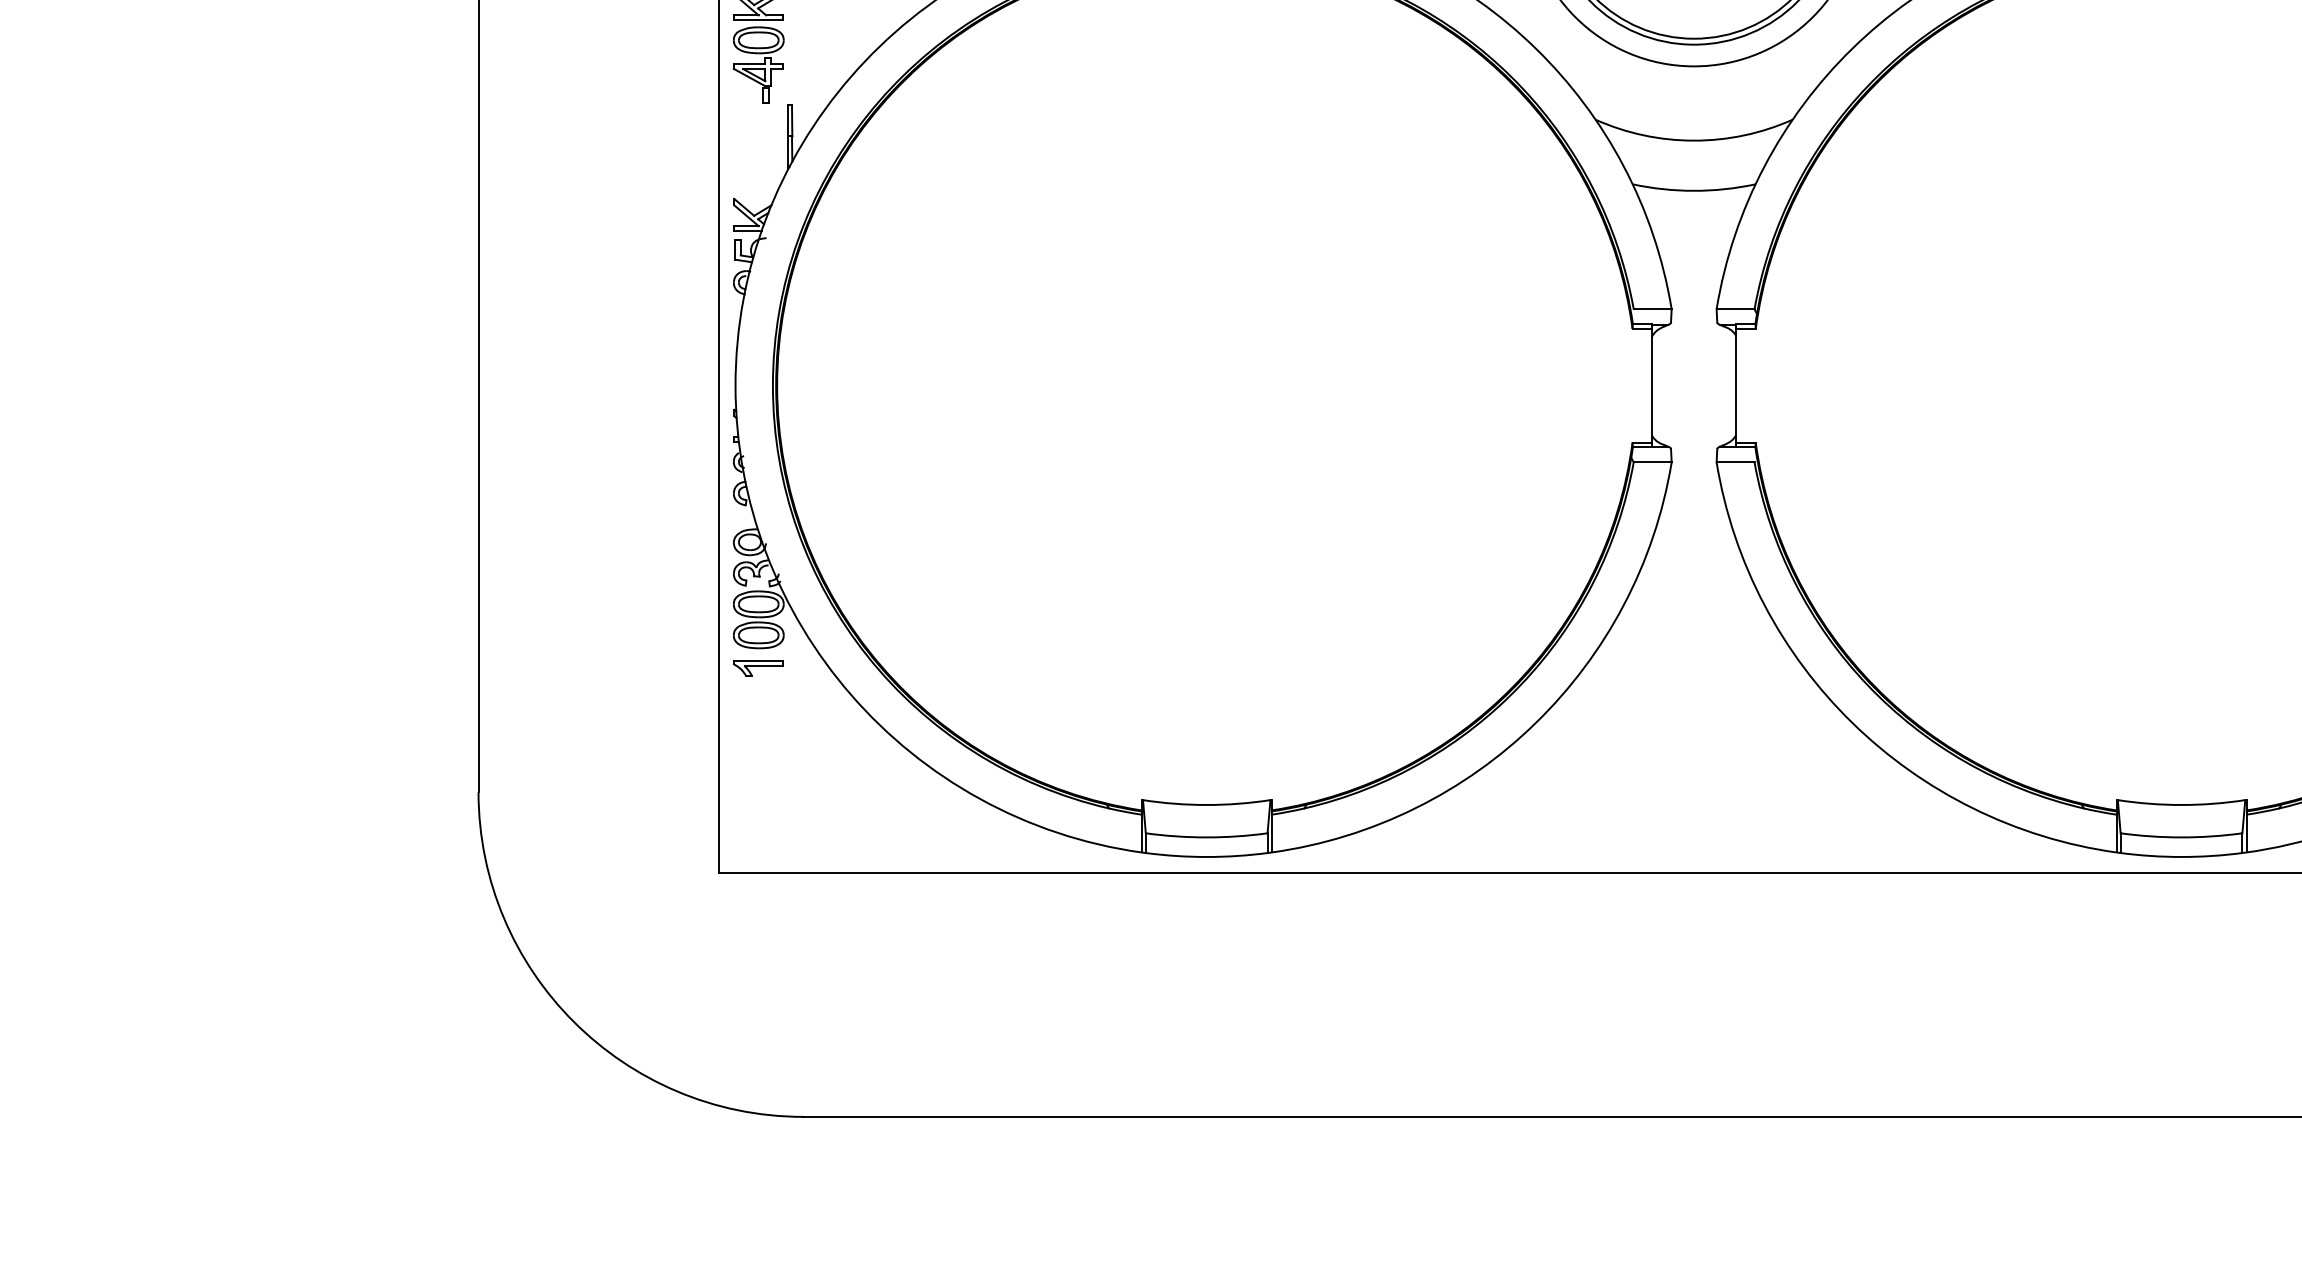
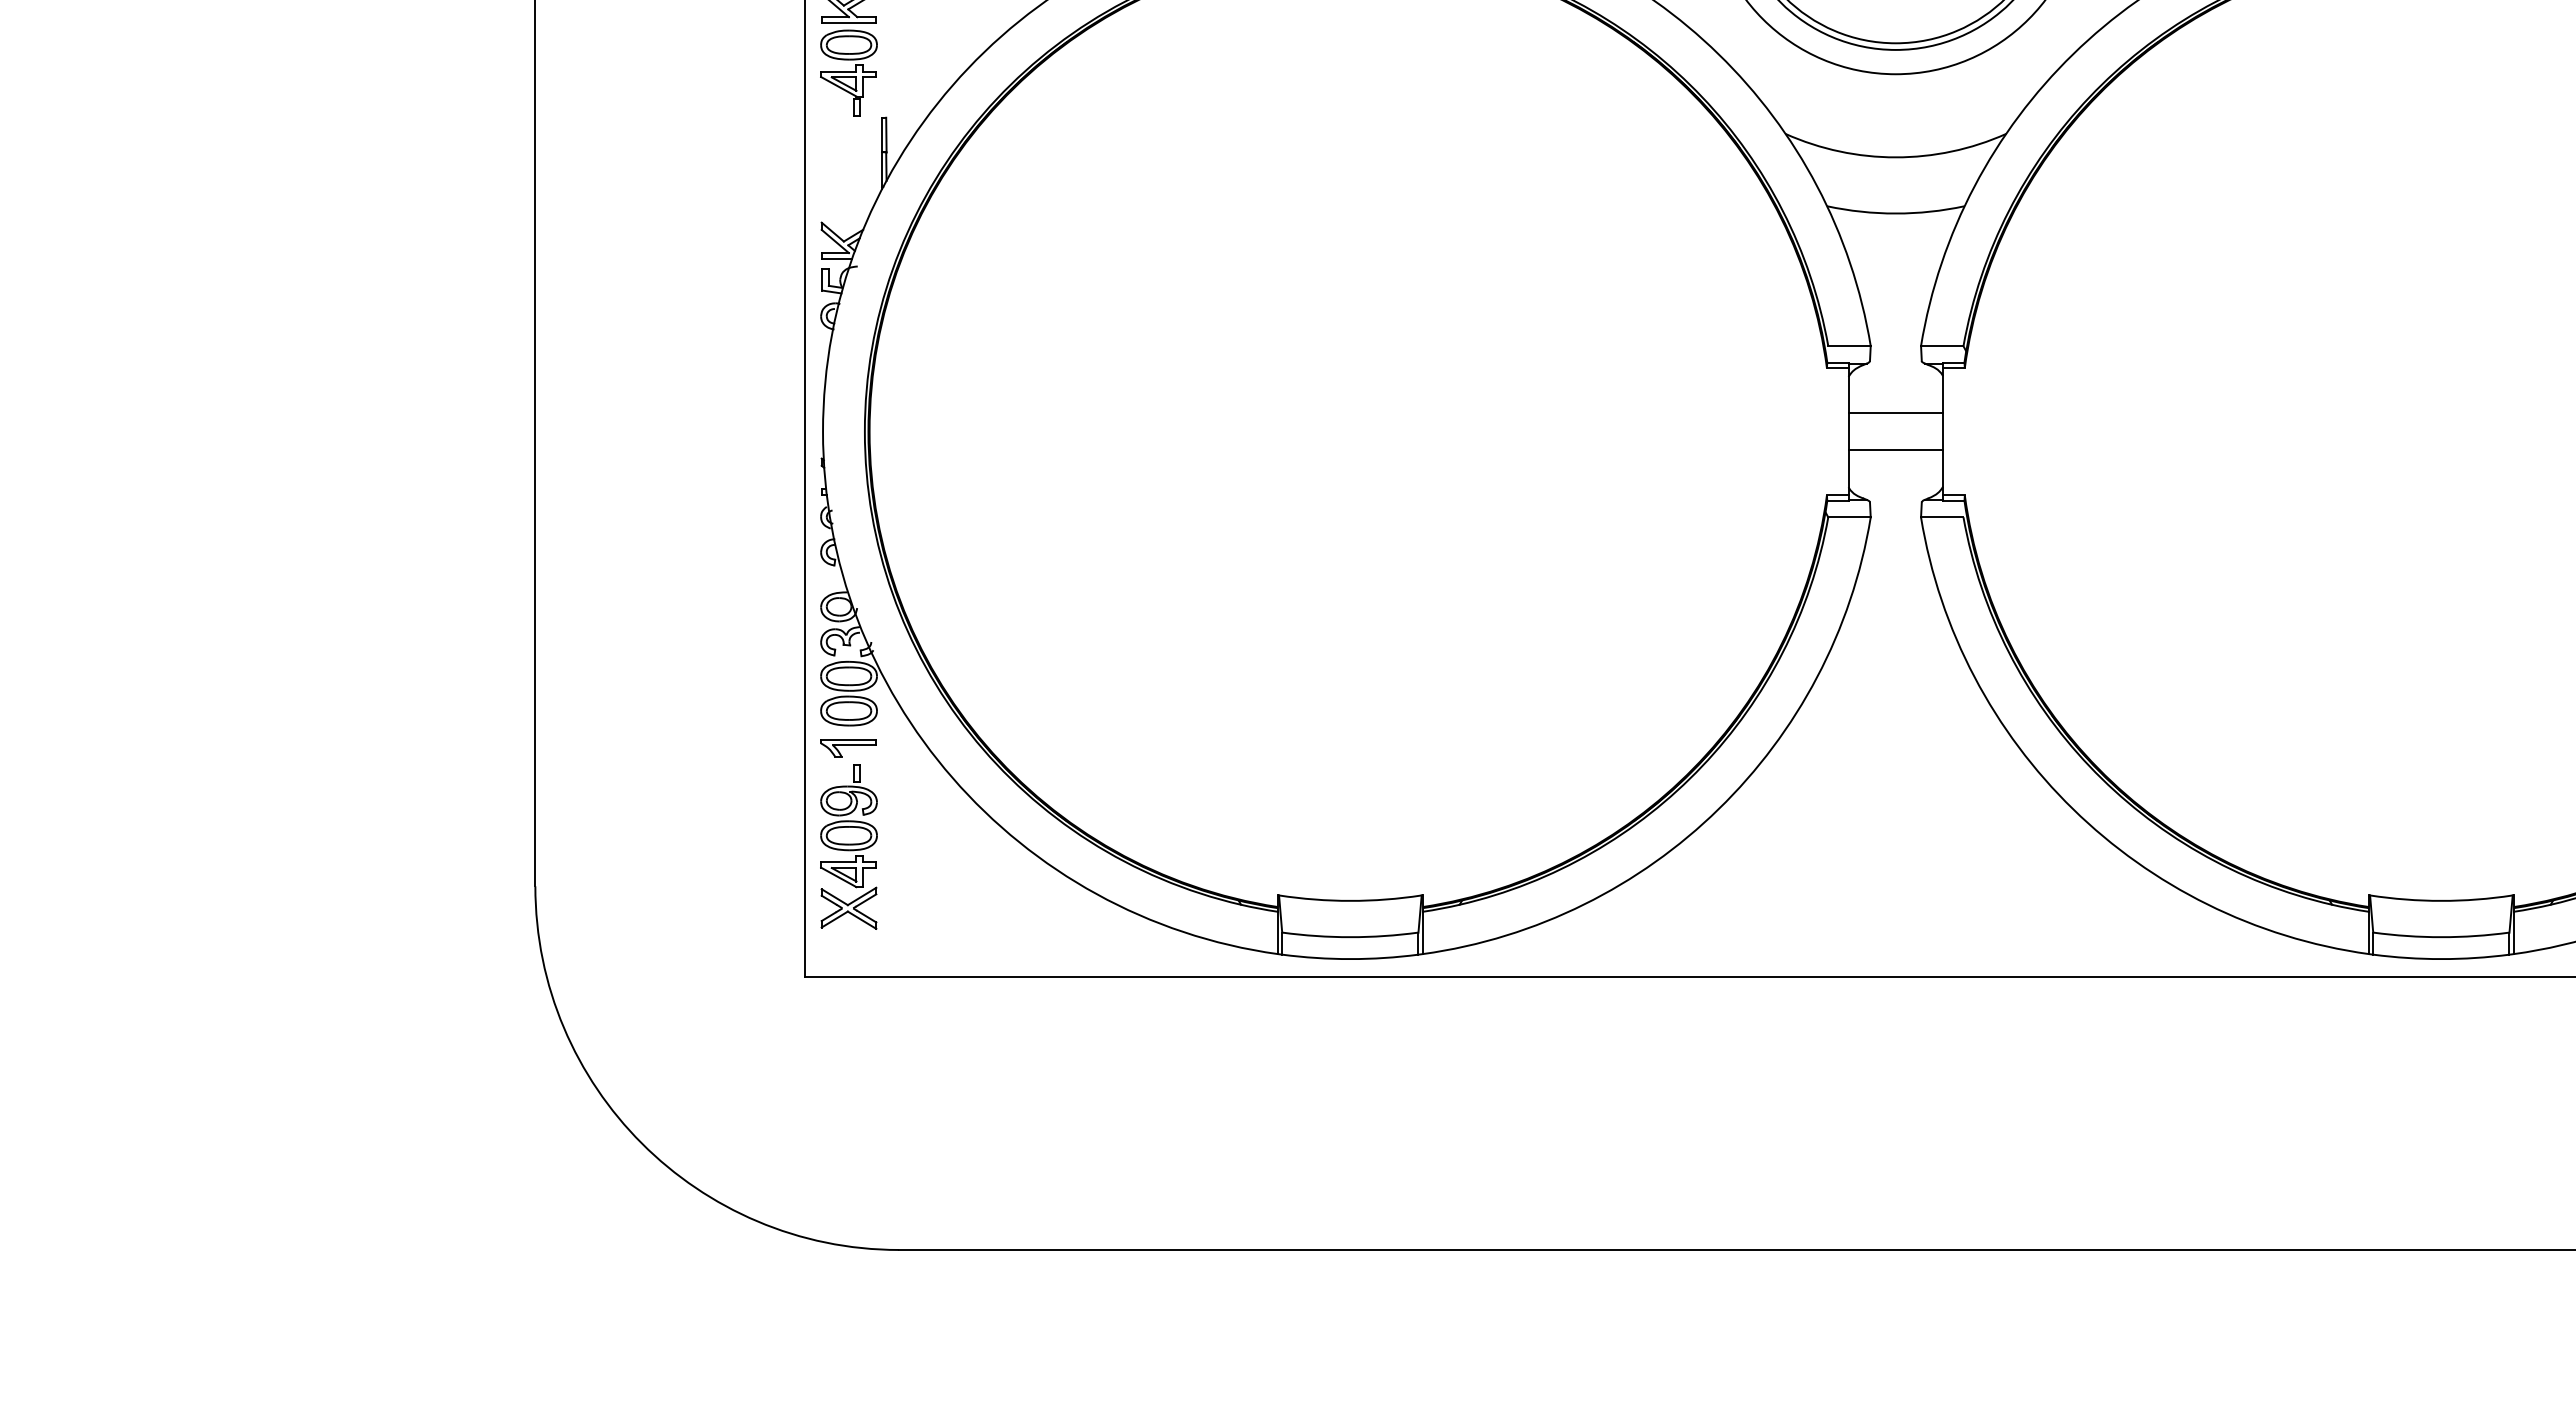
line: (1693, 369) -> (1895, 413), added
line: (1693, 402) -> (1895, 450), added
part: (758, 756) -> (848, 846), added

